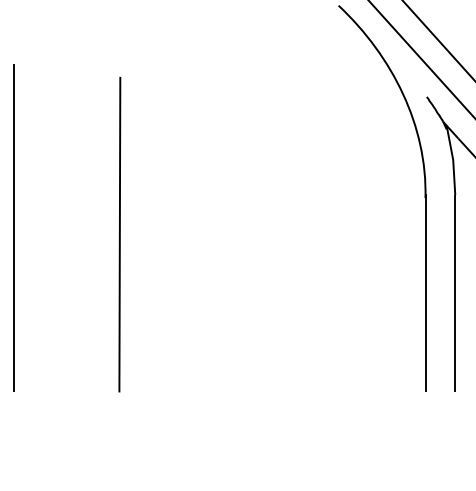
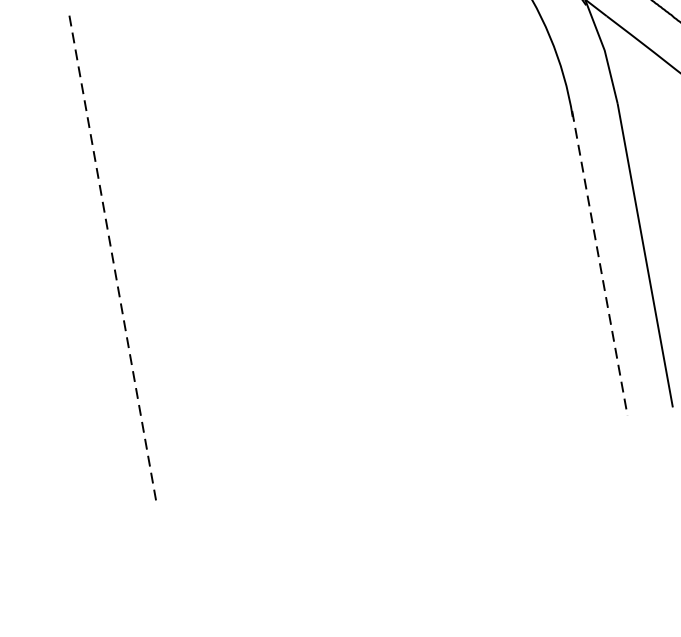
line: (119, 234) -> (112, 258), solid -> dashed
line: (425, 293) -> (599, 263), solid -> dashed

